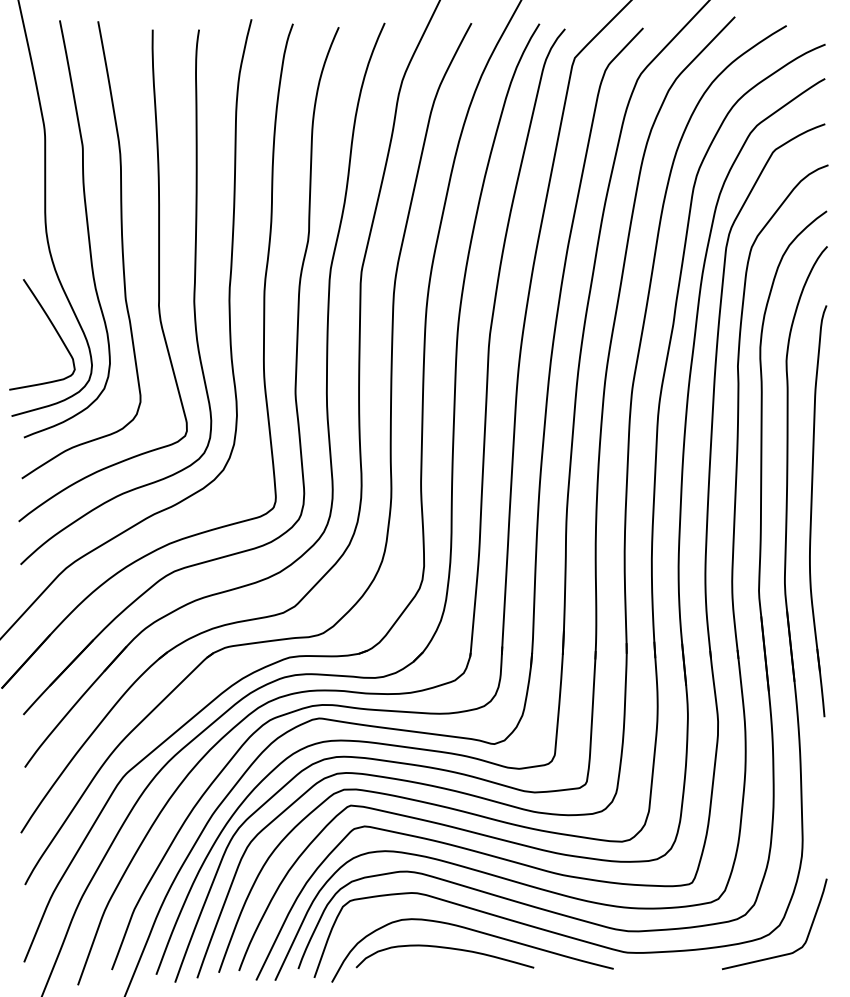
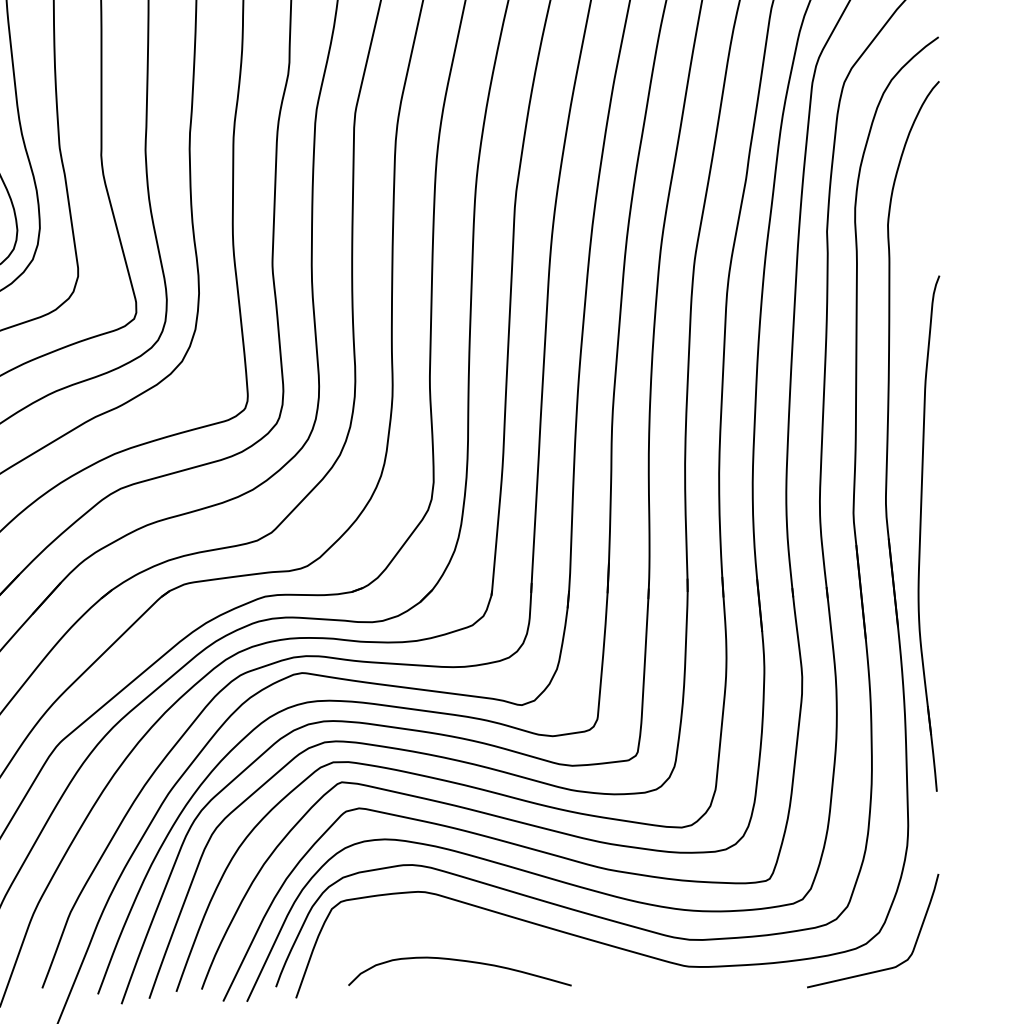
part: (818, 511) -> (929, 533), moved
curve: (477, 932) -> (500, 941), removed

